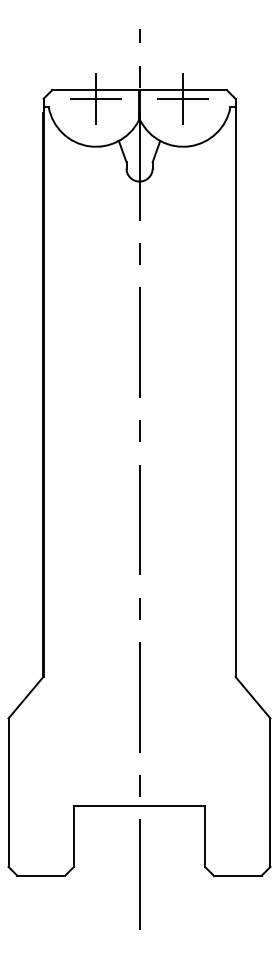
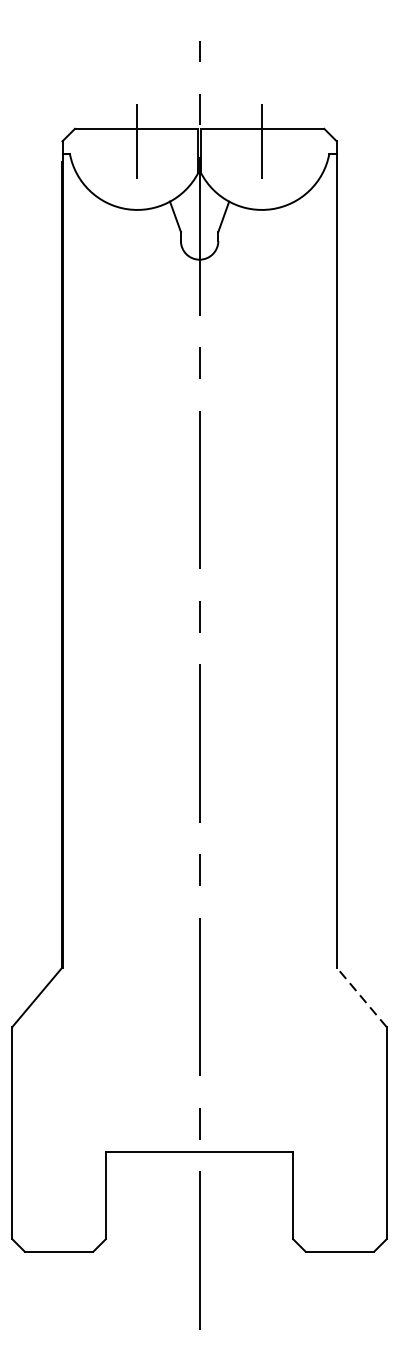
line: (95, 98) -> (136, 140), removed
line: (182, 98) -> (260, 140), removed
line: (252, 697) -> (361, 997), solid -> dashed

